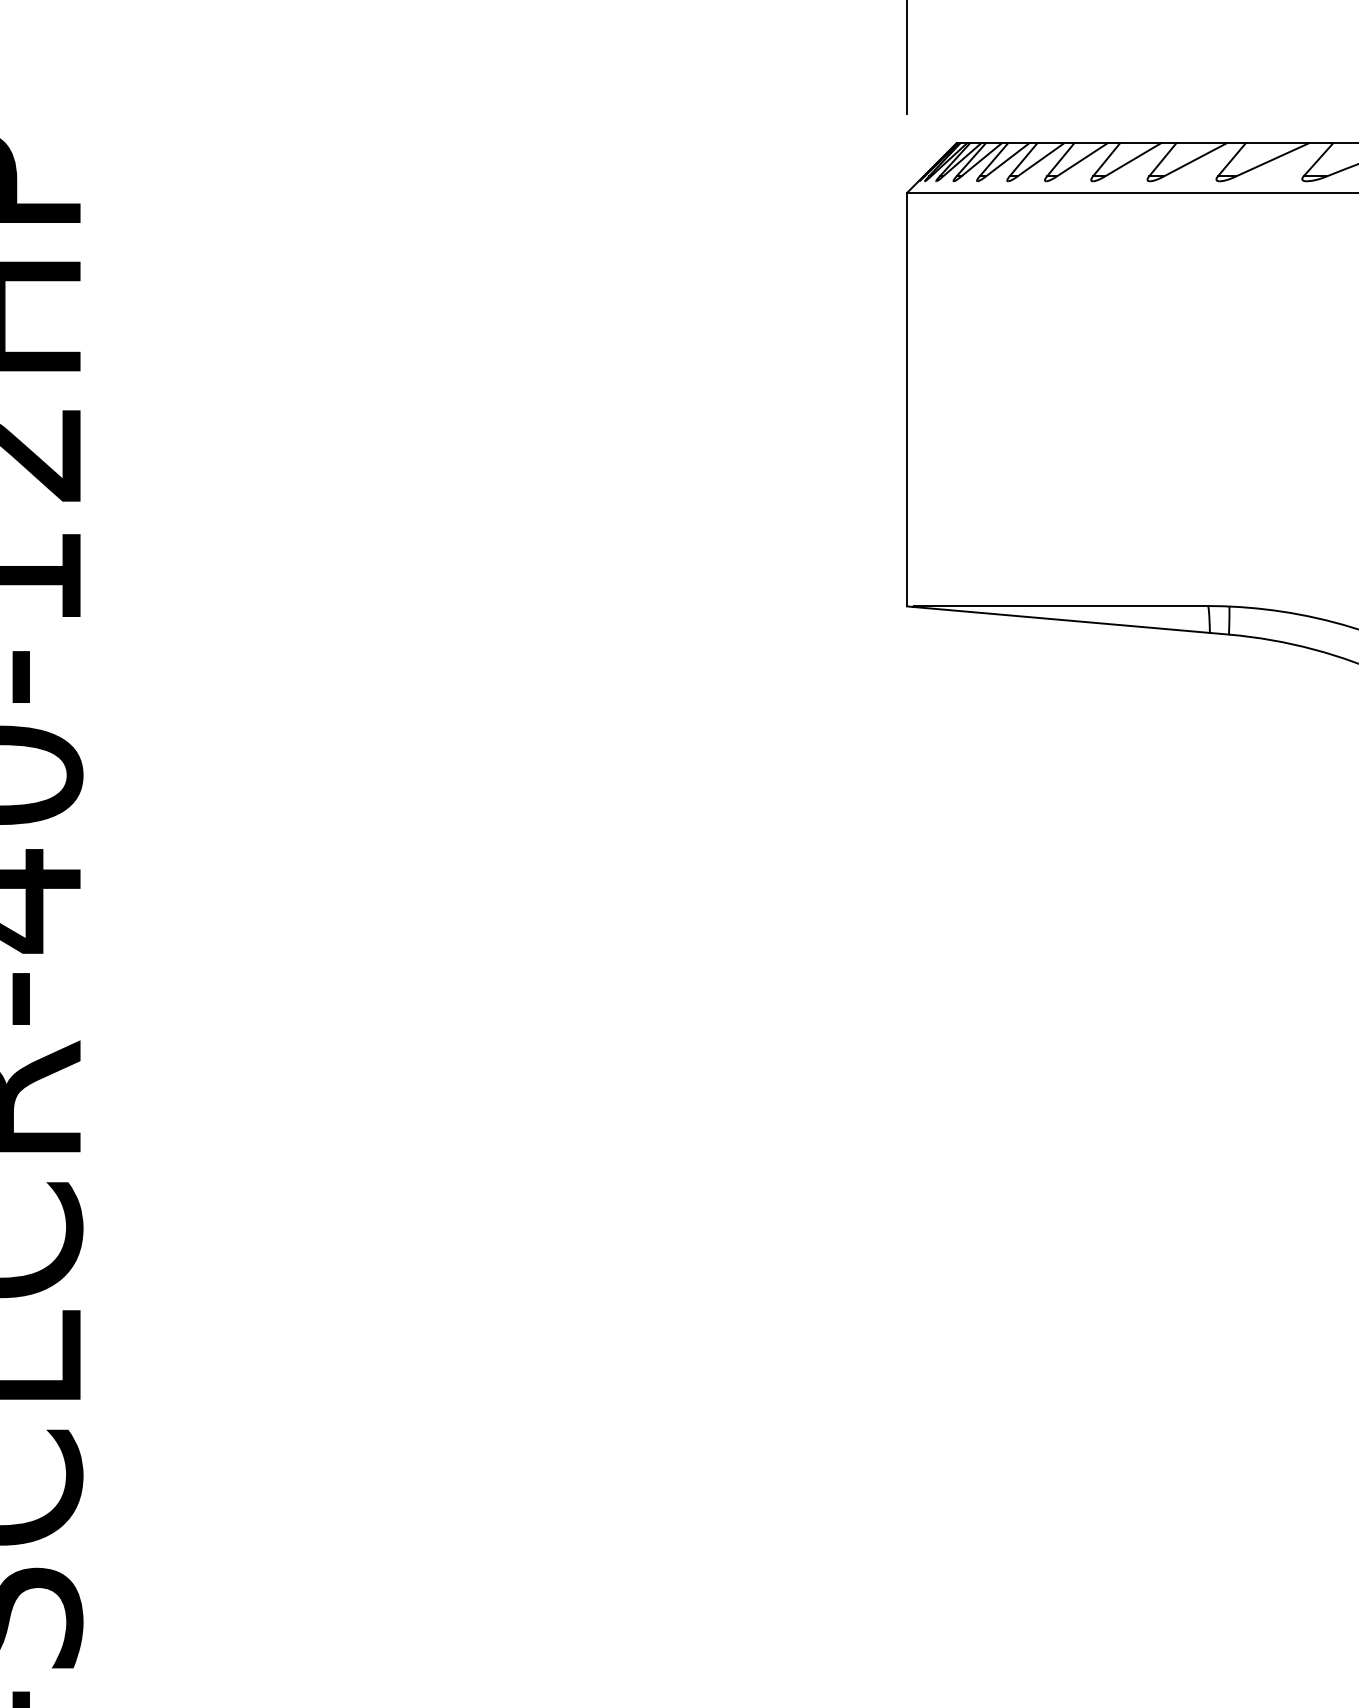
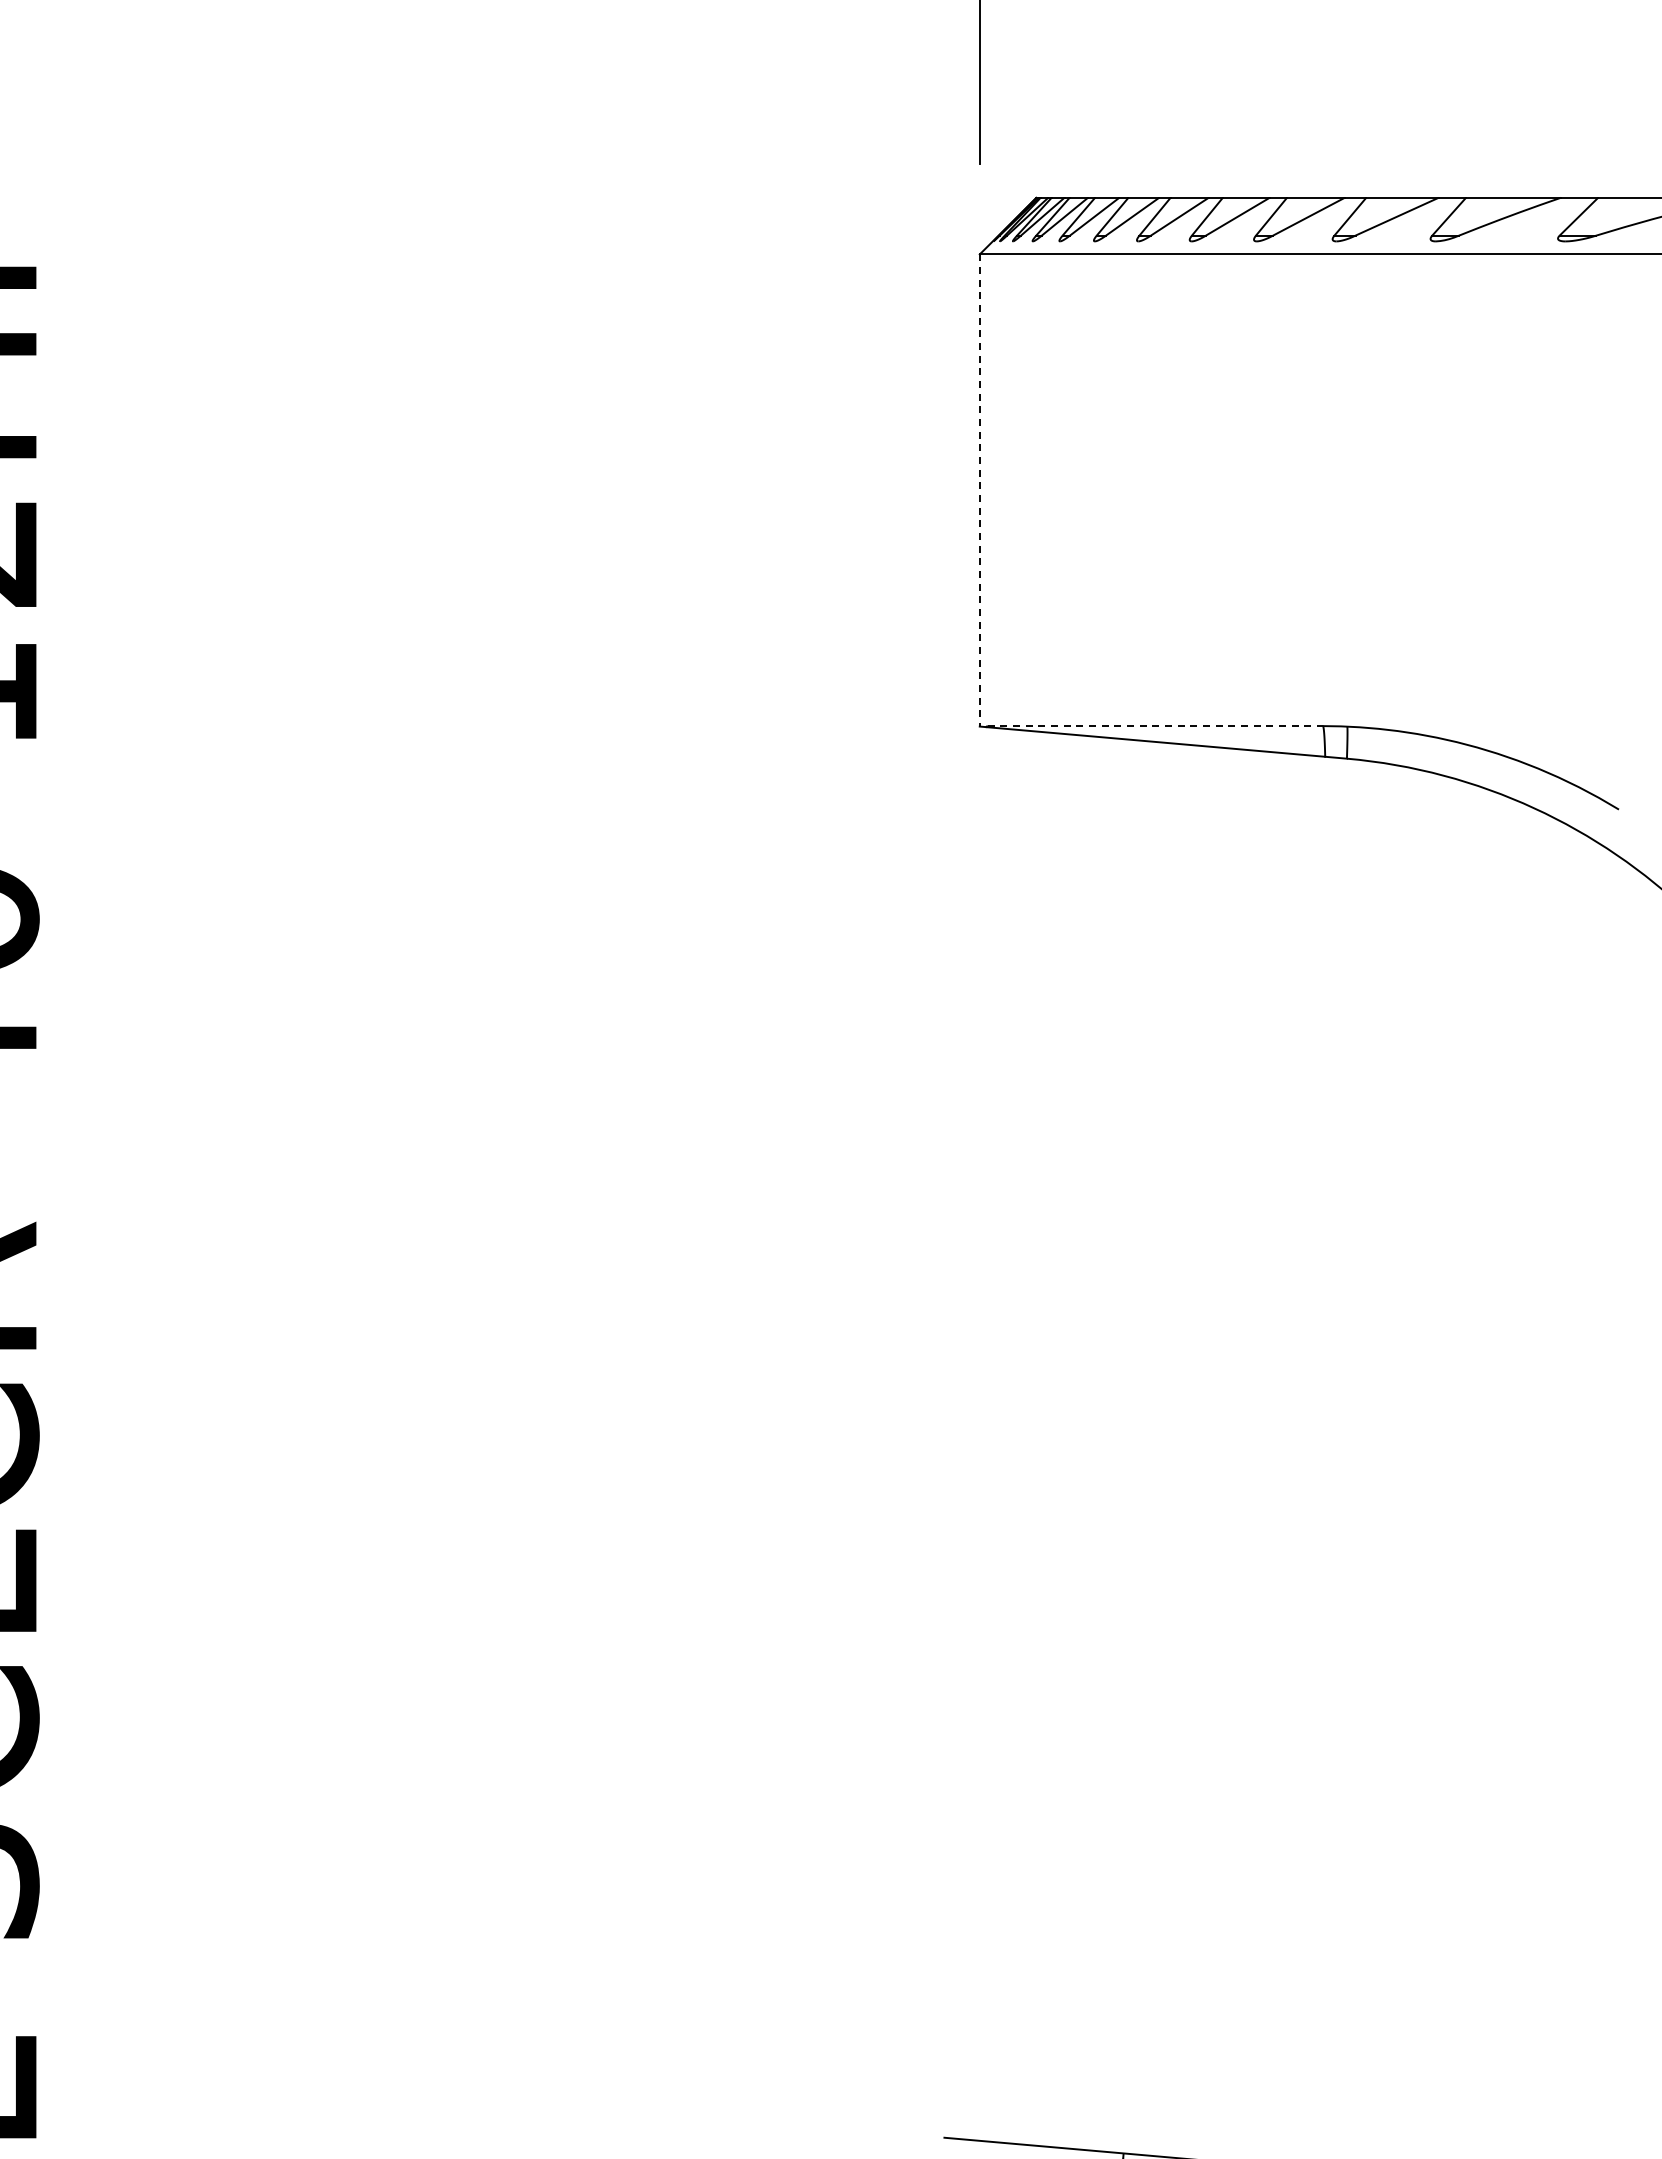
line: (906, 400) -> (979, 491), solid -> dashed
line: (1061, 606) -> (1155, 726), solid -> dashed

